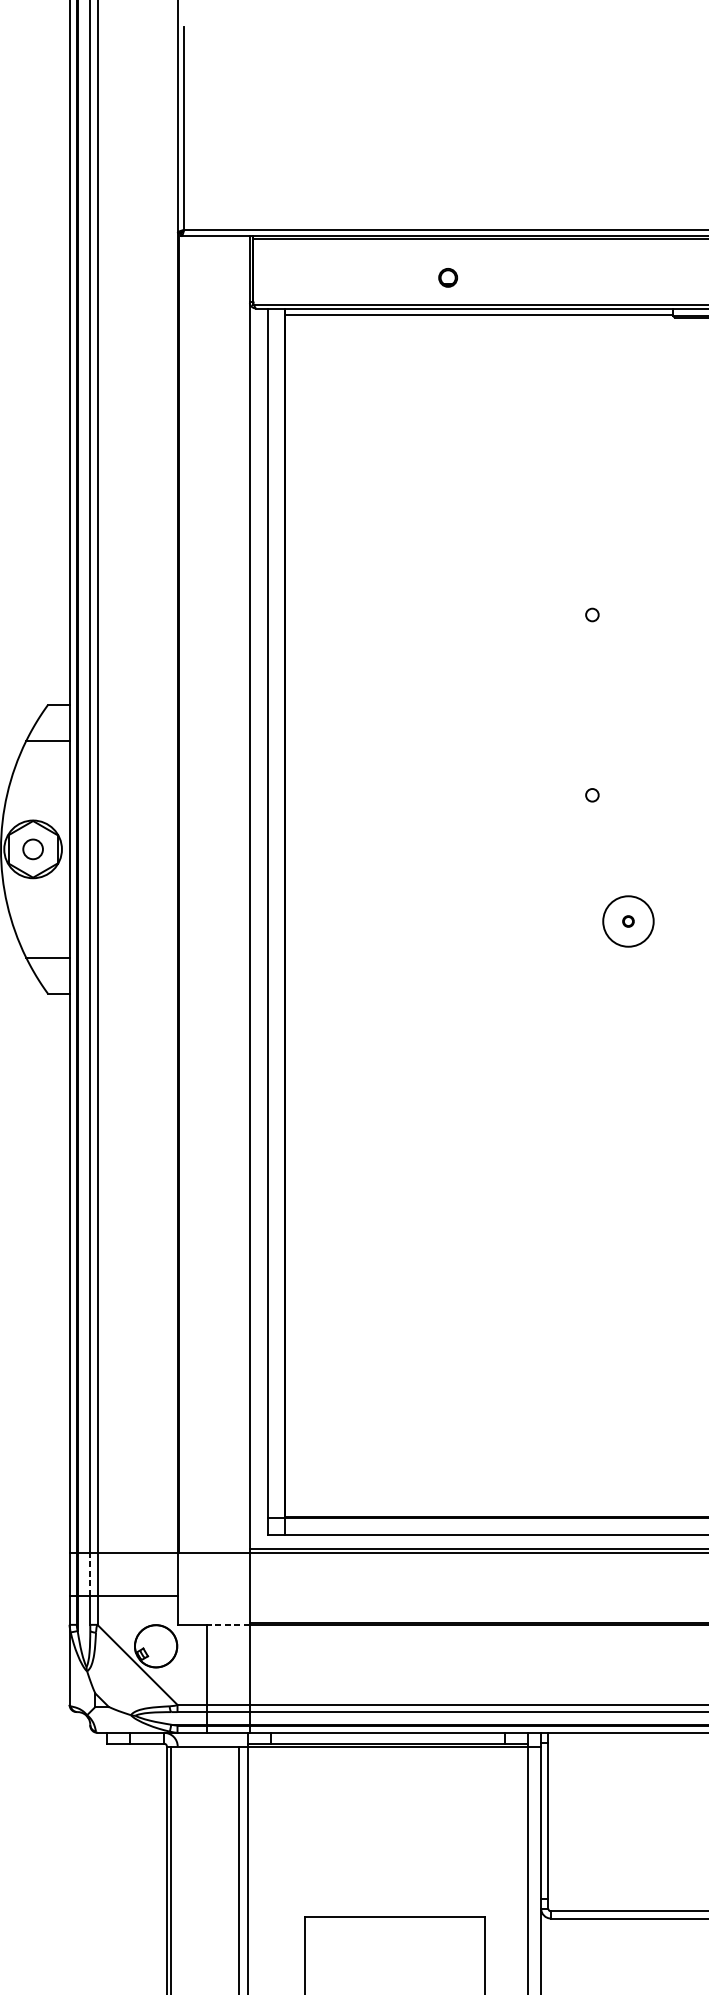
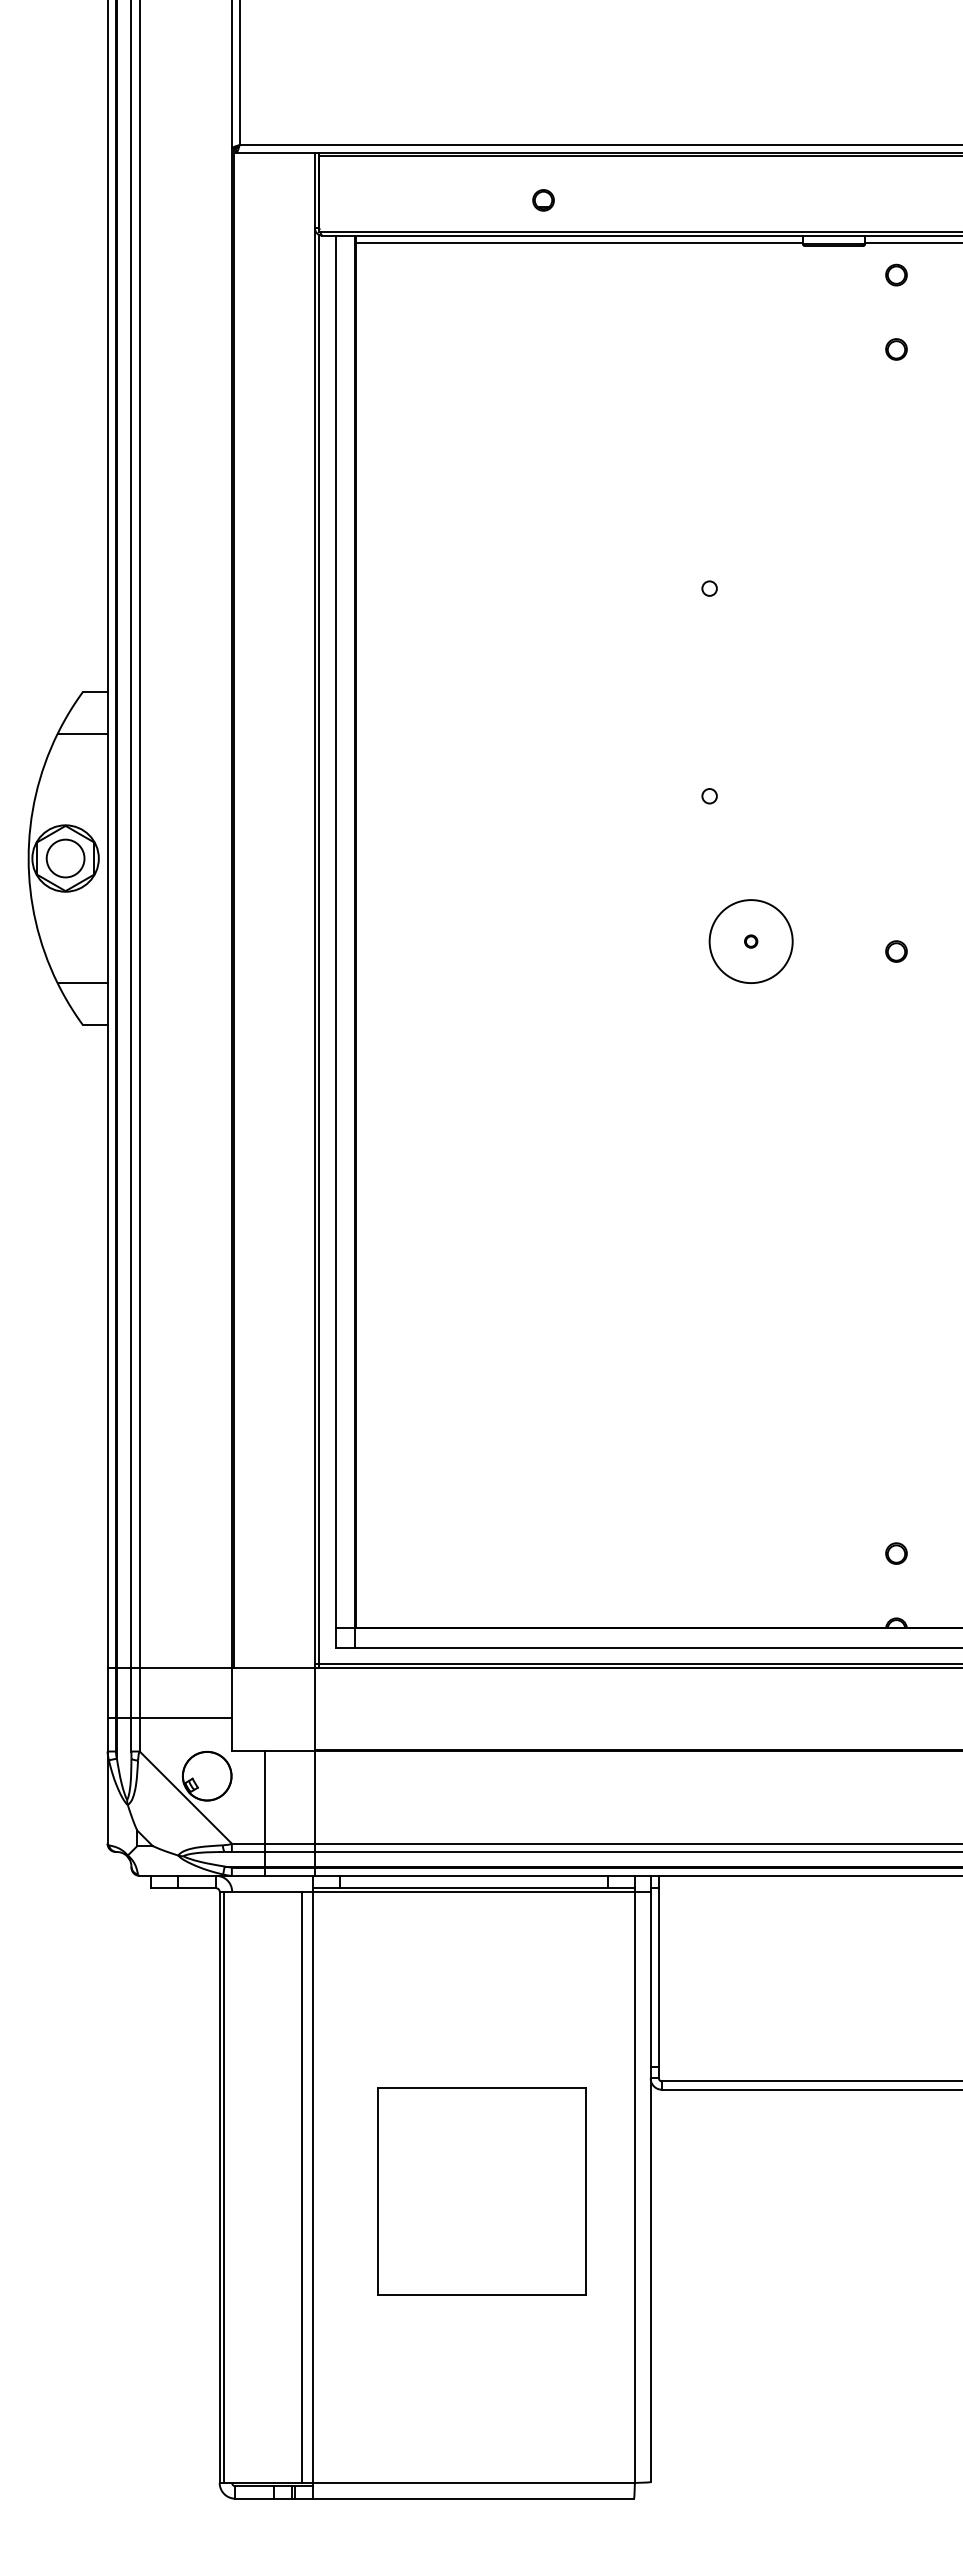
circle: (33, 849) -> (65, 858), size x1.67
circle: (627, 921) -> (750, 941), size x1.43
line: (253, 930) -> (319, 951), added
line: (90, 1574) -> (131, 1693), dashed -> solid
line: (228, 1624) -> (290, 1751), dashed -> solid

